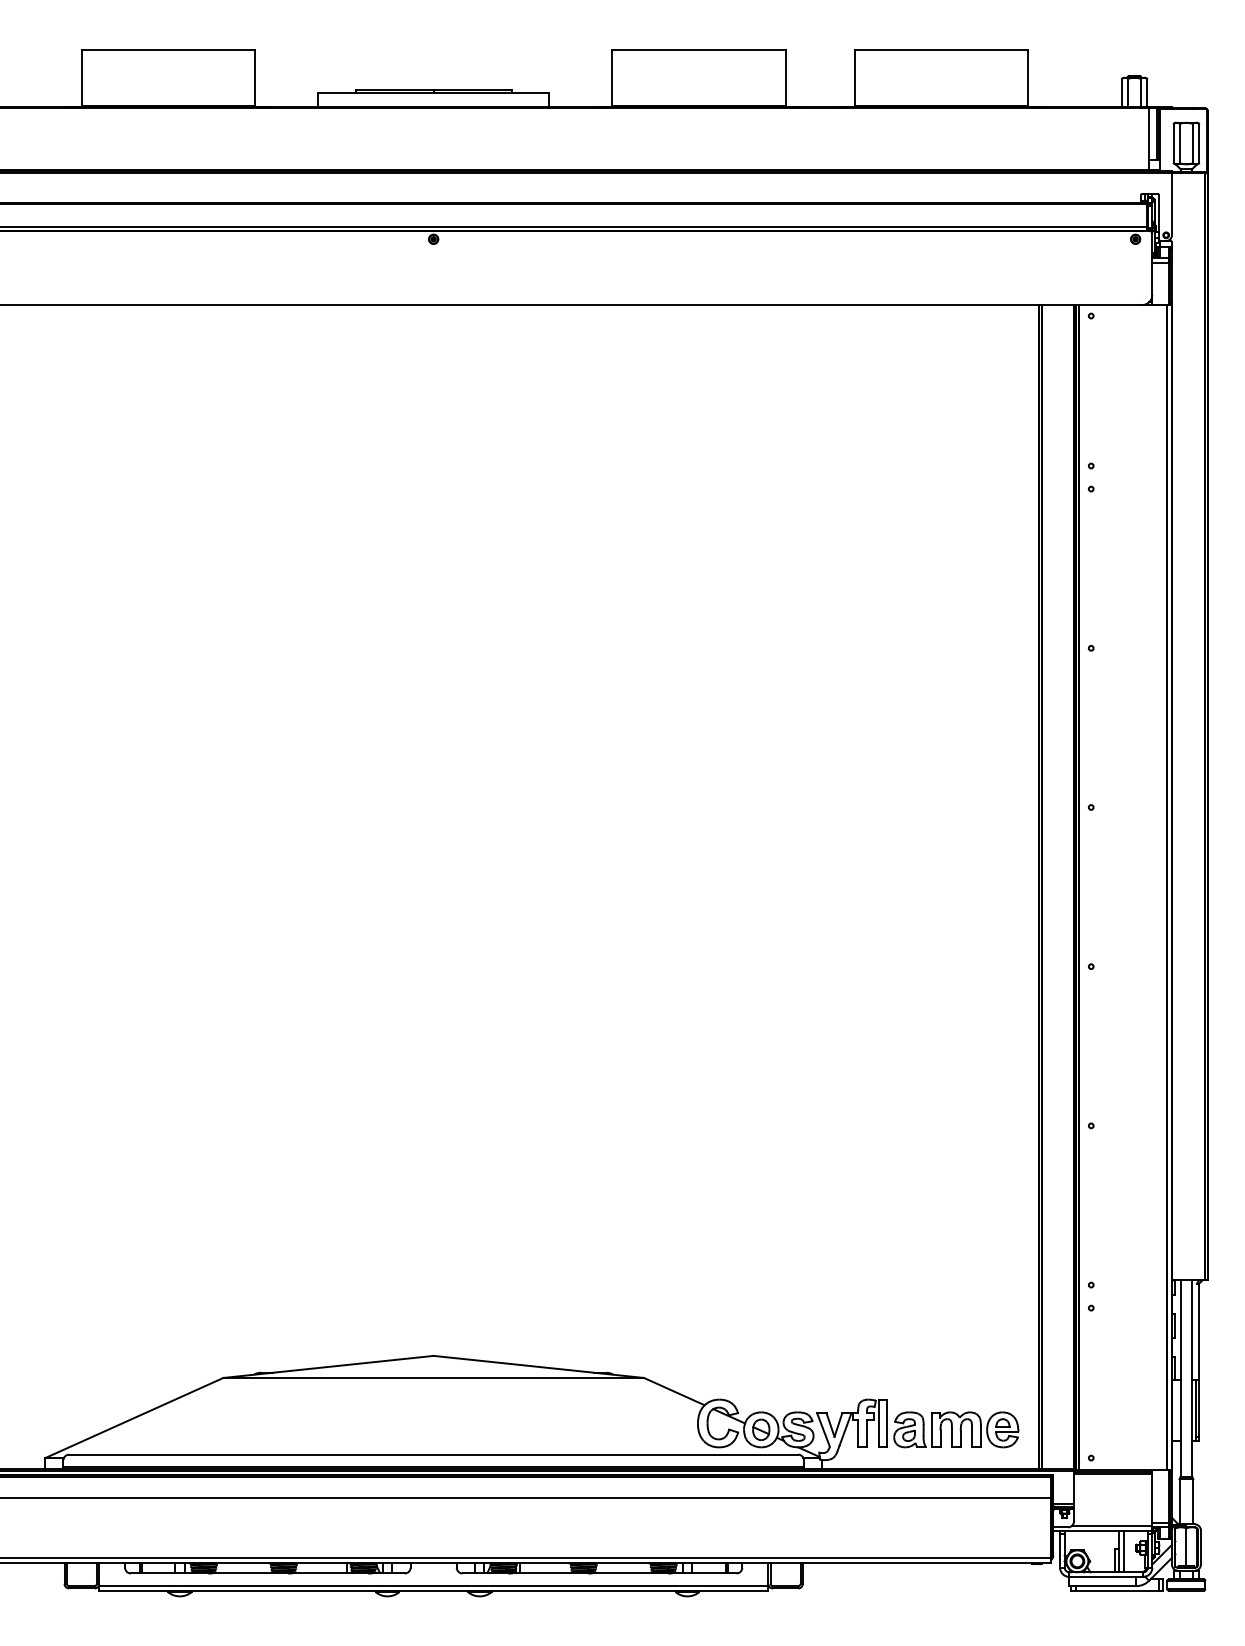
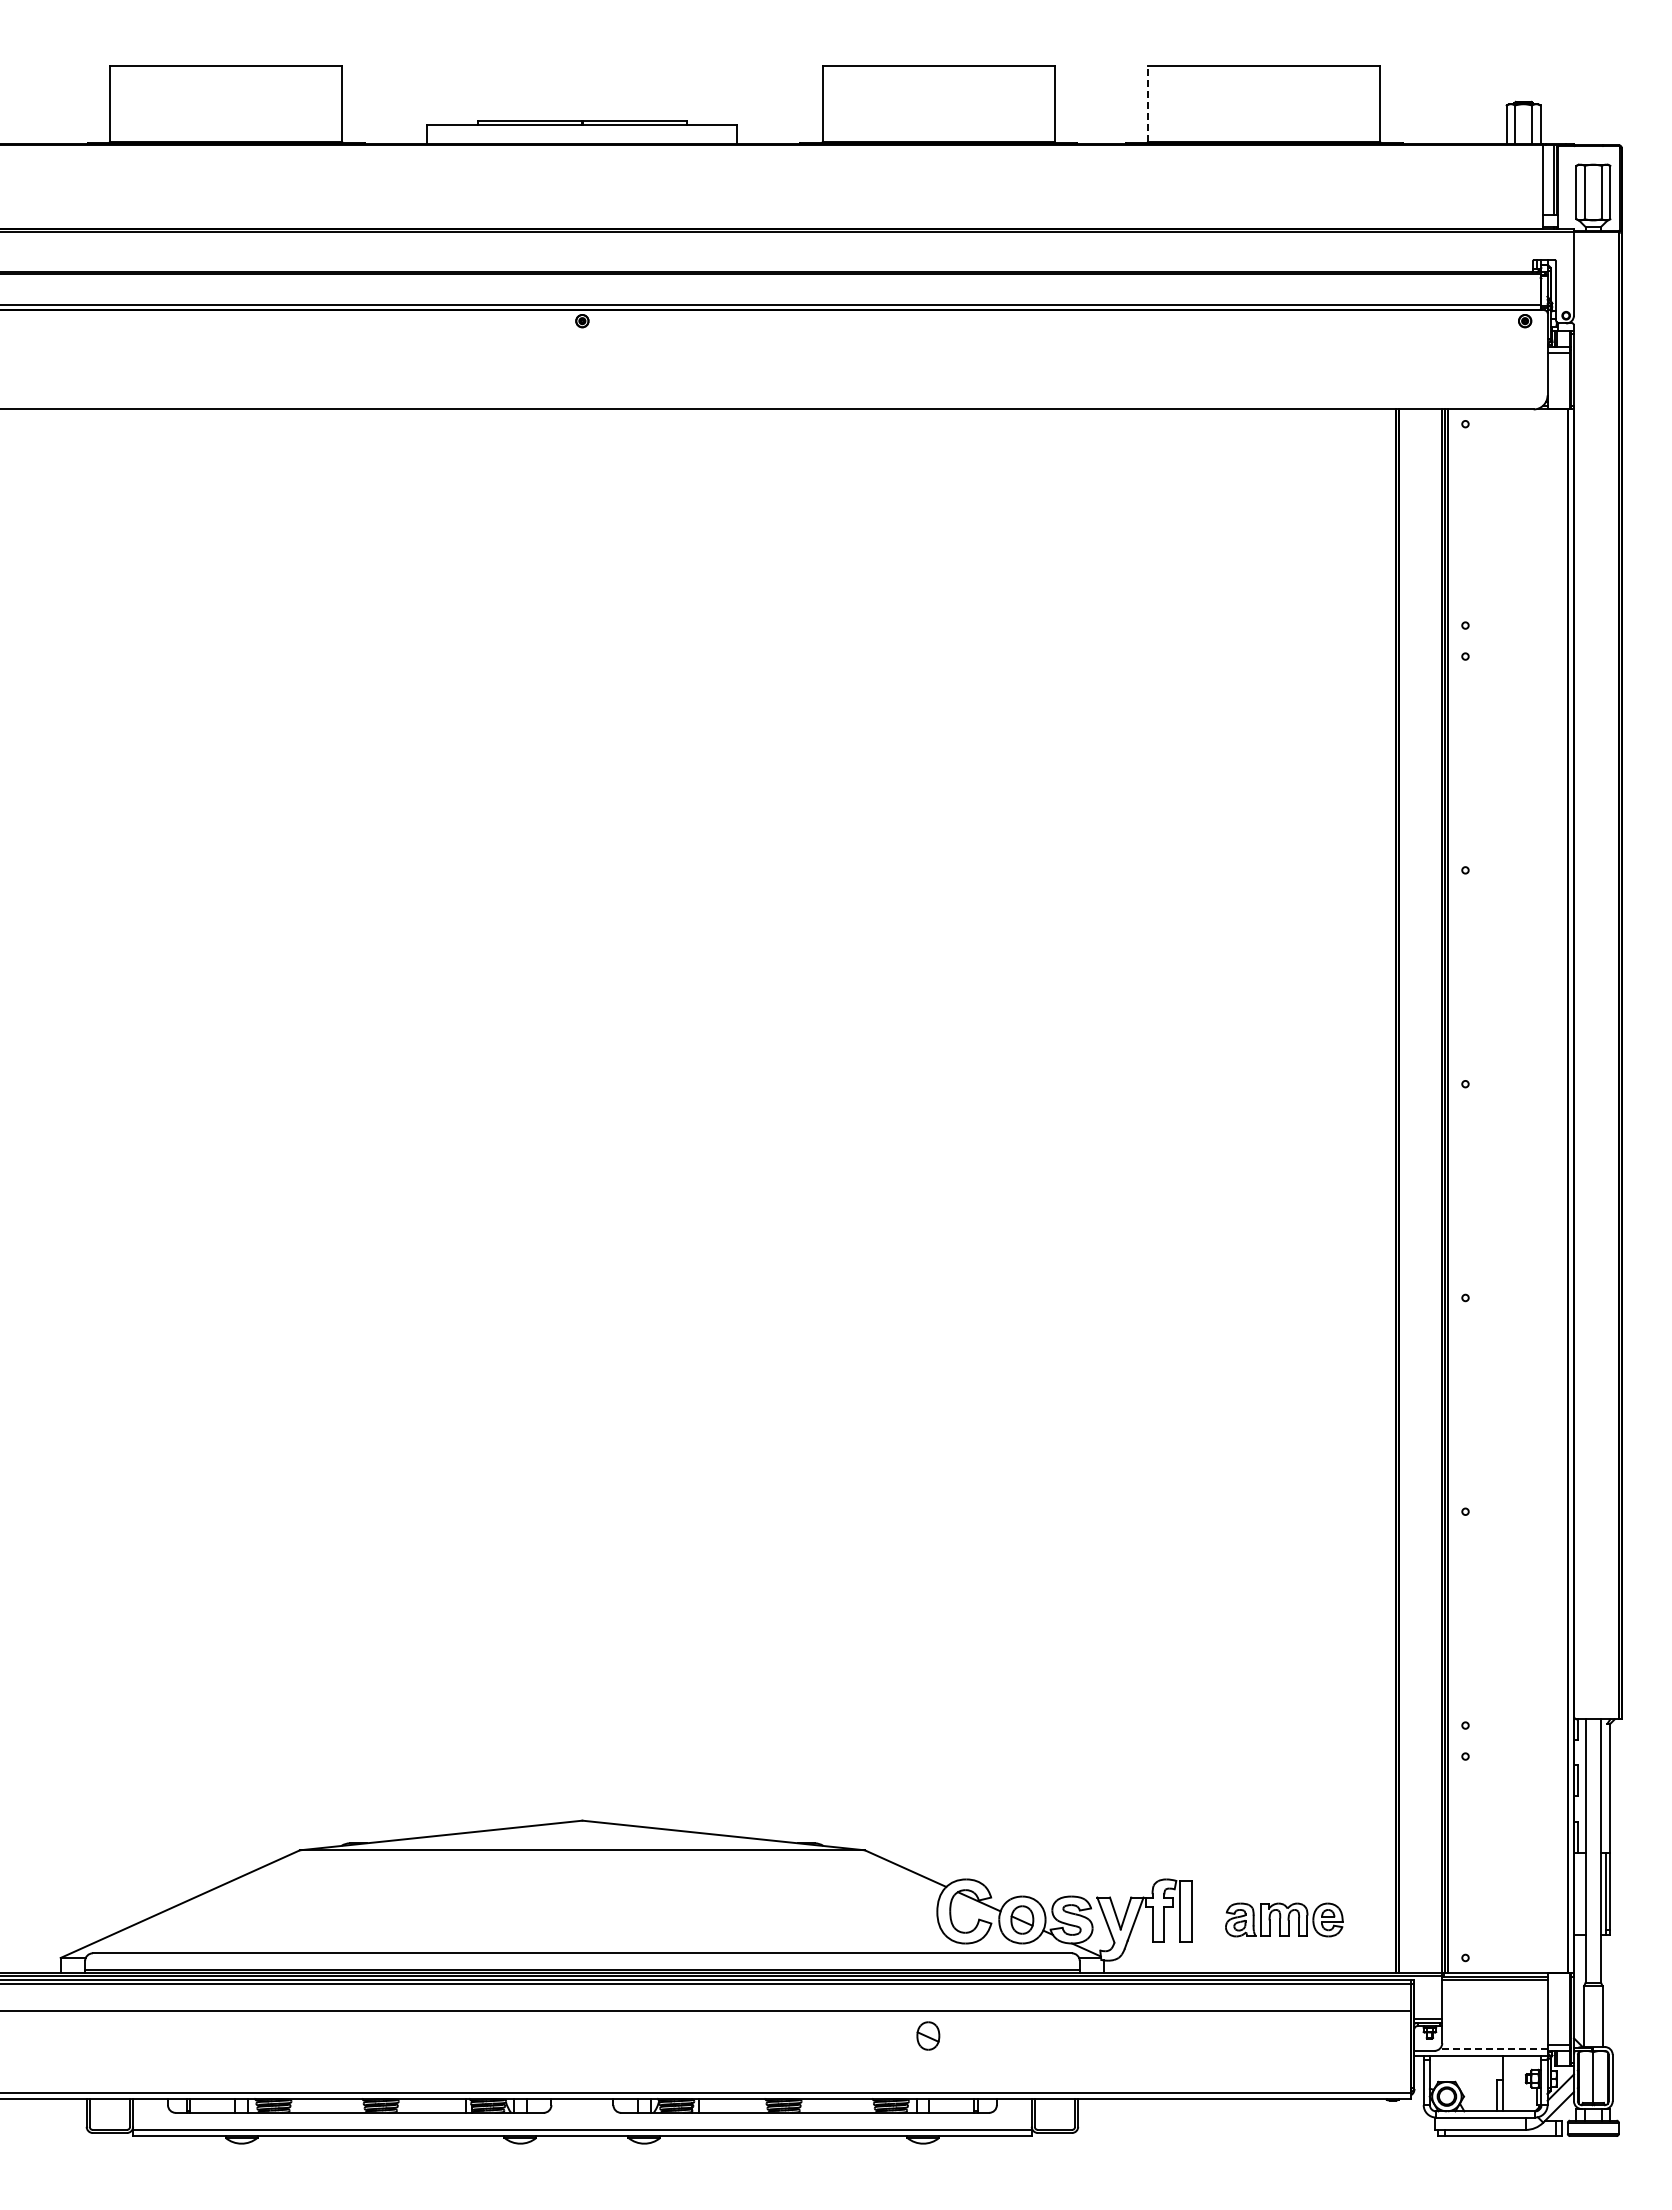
line: (854, 78) -> (1147, 104), solid -> dashed
part: (956, 1429) -> (1284, 1919), size x0.7
part: (691, 1515) -> (928, 2035), added
line: (1111, 1526) -> (1492, 2049), solid -> dashed
line: (1123, 1551) -> (1508, 2083), removed

